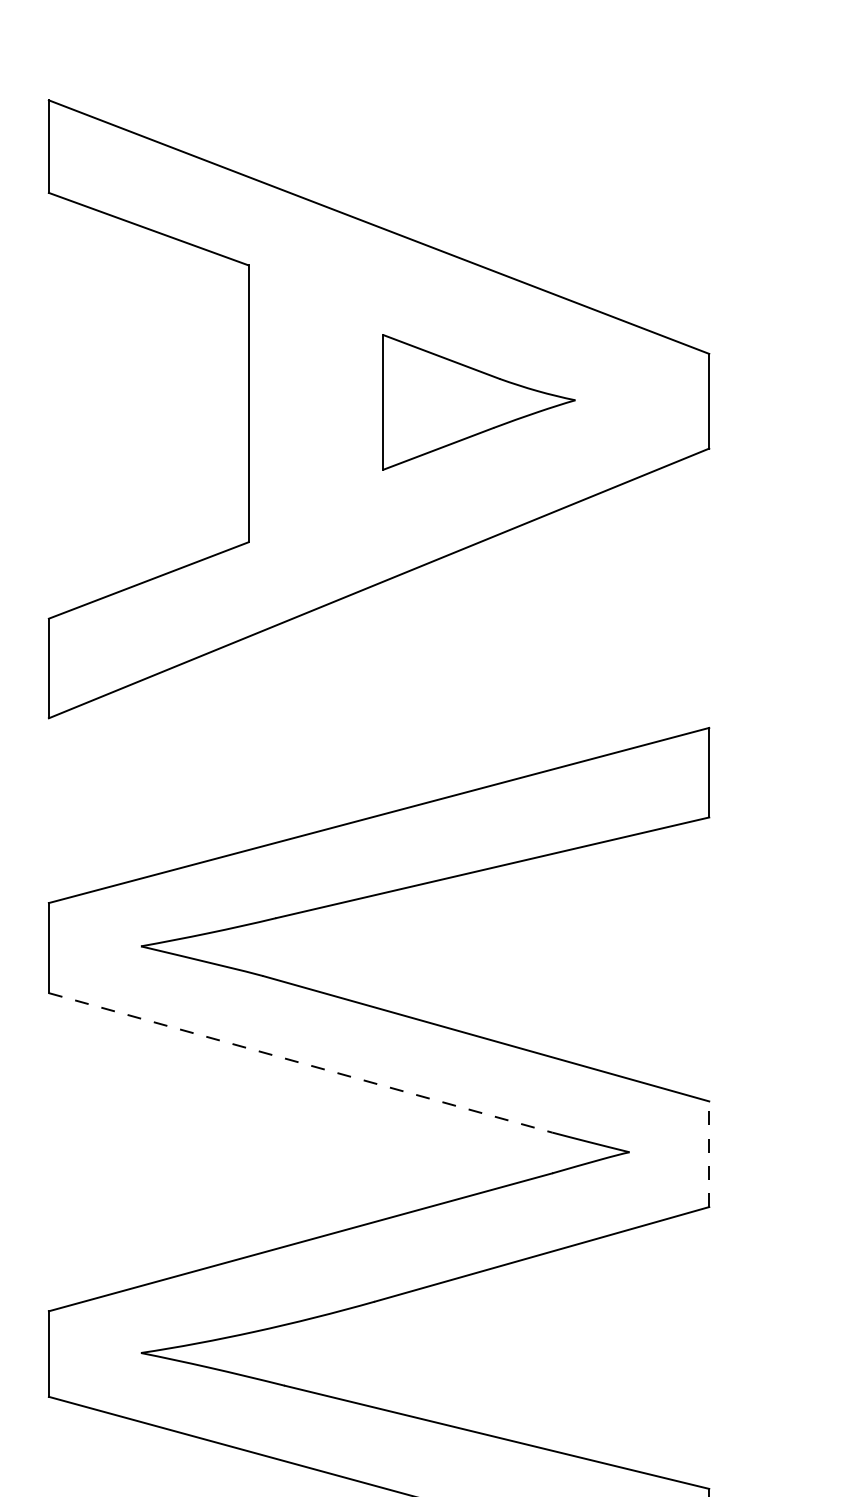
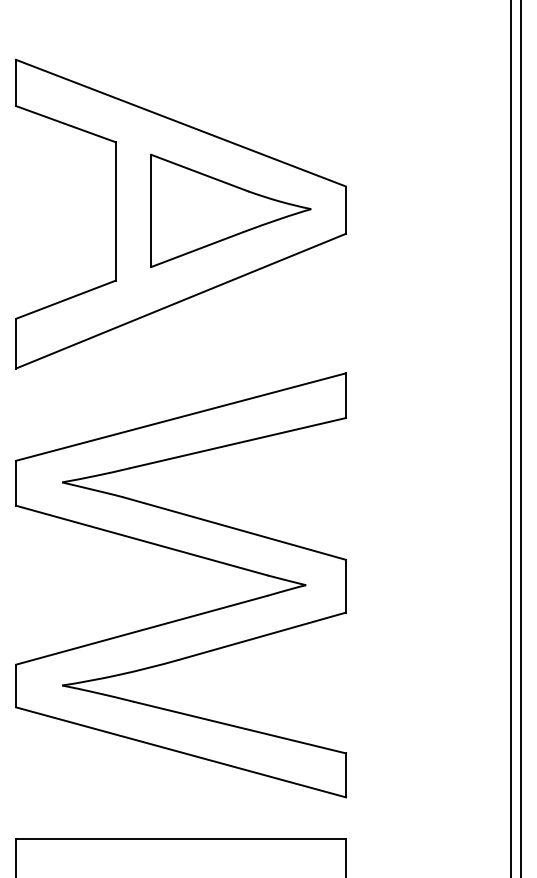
part: (477, 401) -> (230, 210), size x1.67
line: (301, 1062) -> (142, 540), dashed -> solid
line: (710, 1152) -> (346, 585), dashed -> solid

